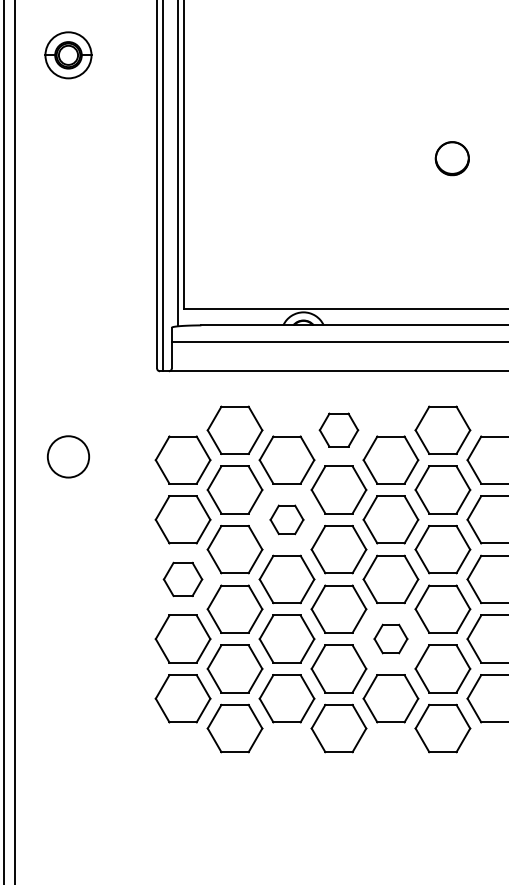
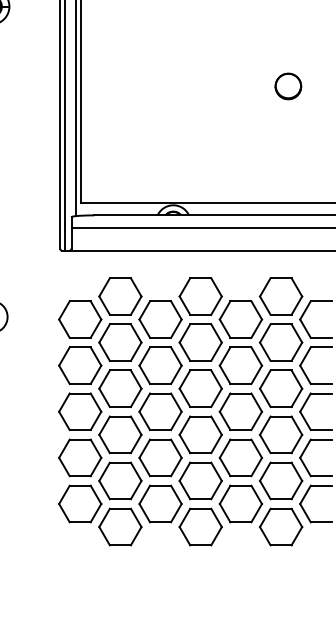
part: (338, 429) -> (200, 295), size x1.43
part: (286, 519) -> (160, 365), size x1.67
part: (182, 579) -> (79, 411), size x1.43
part: (390, 638) -> (240, 457), size x1.67

